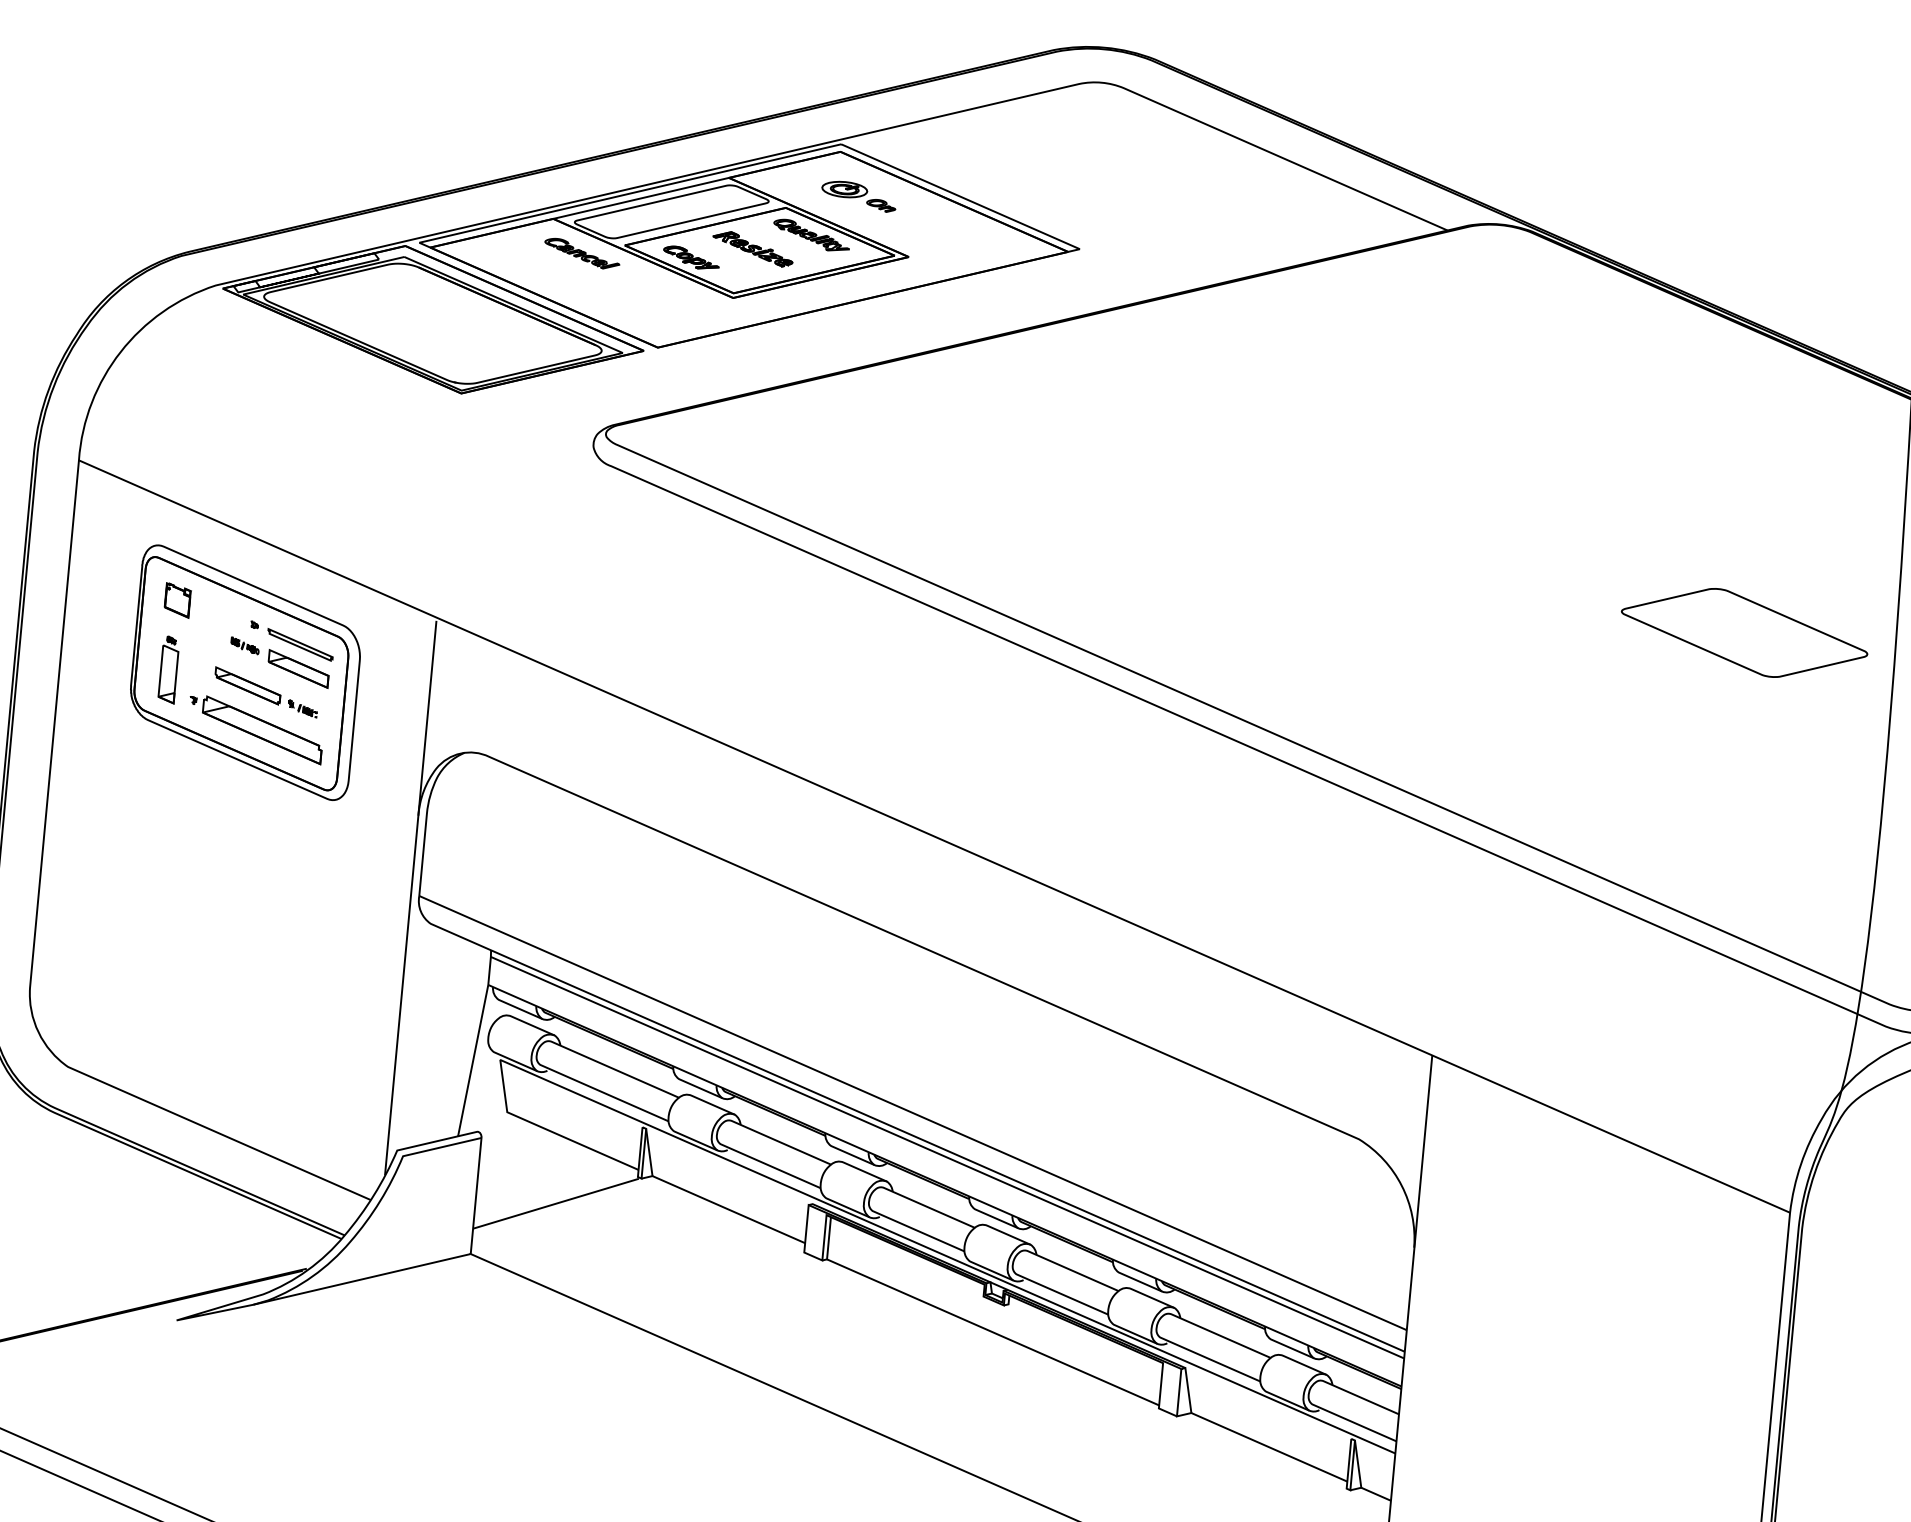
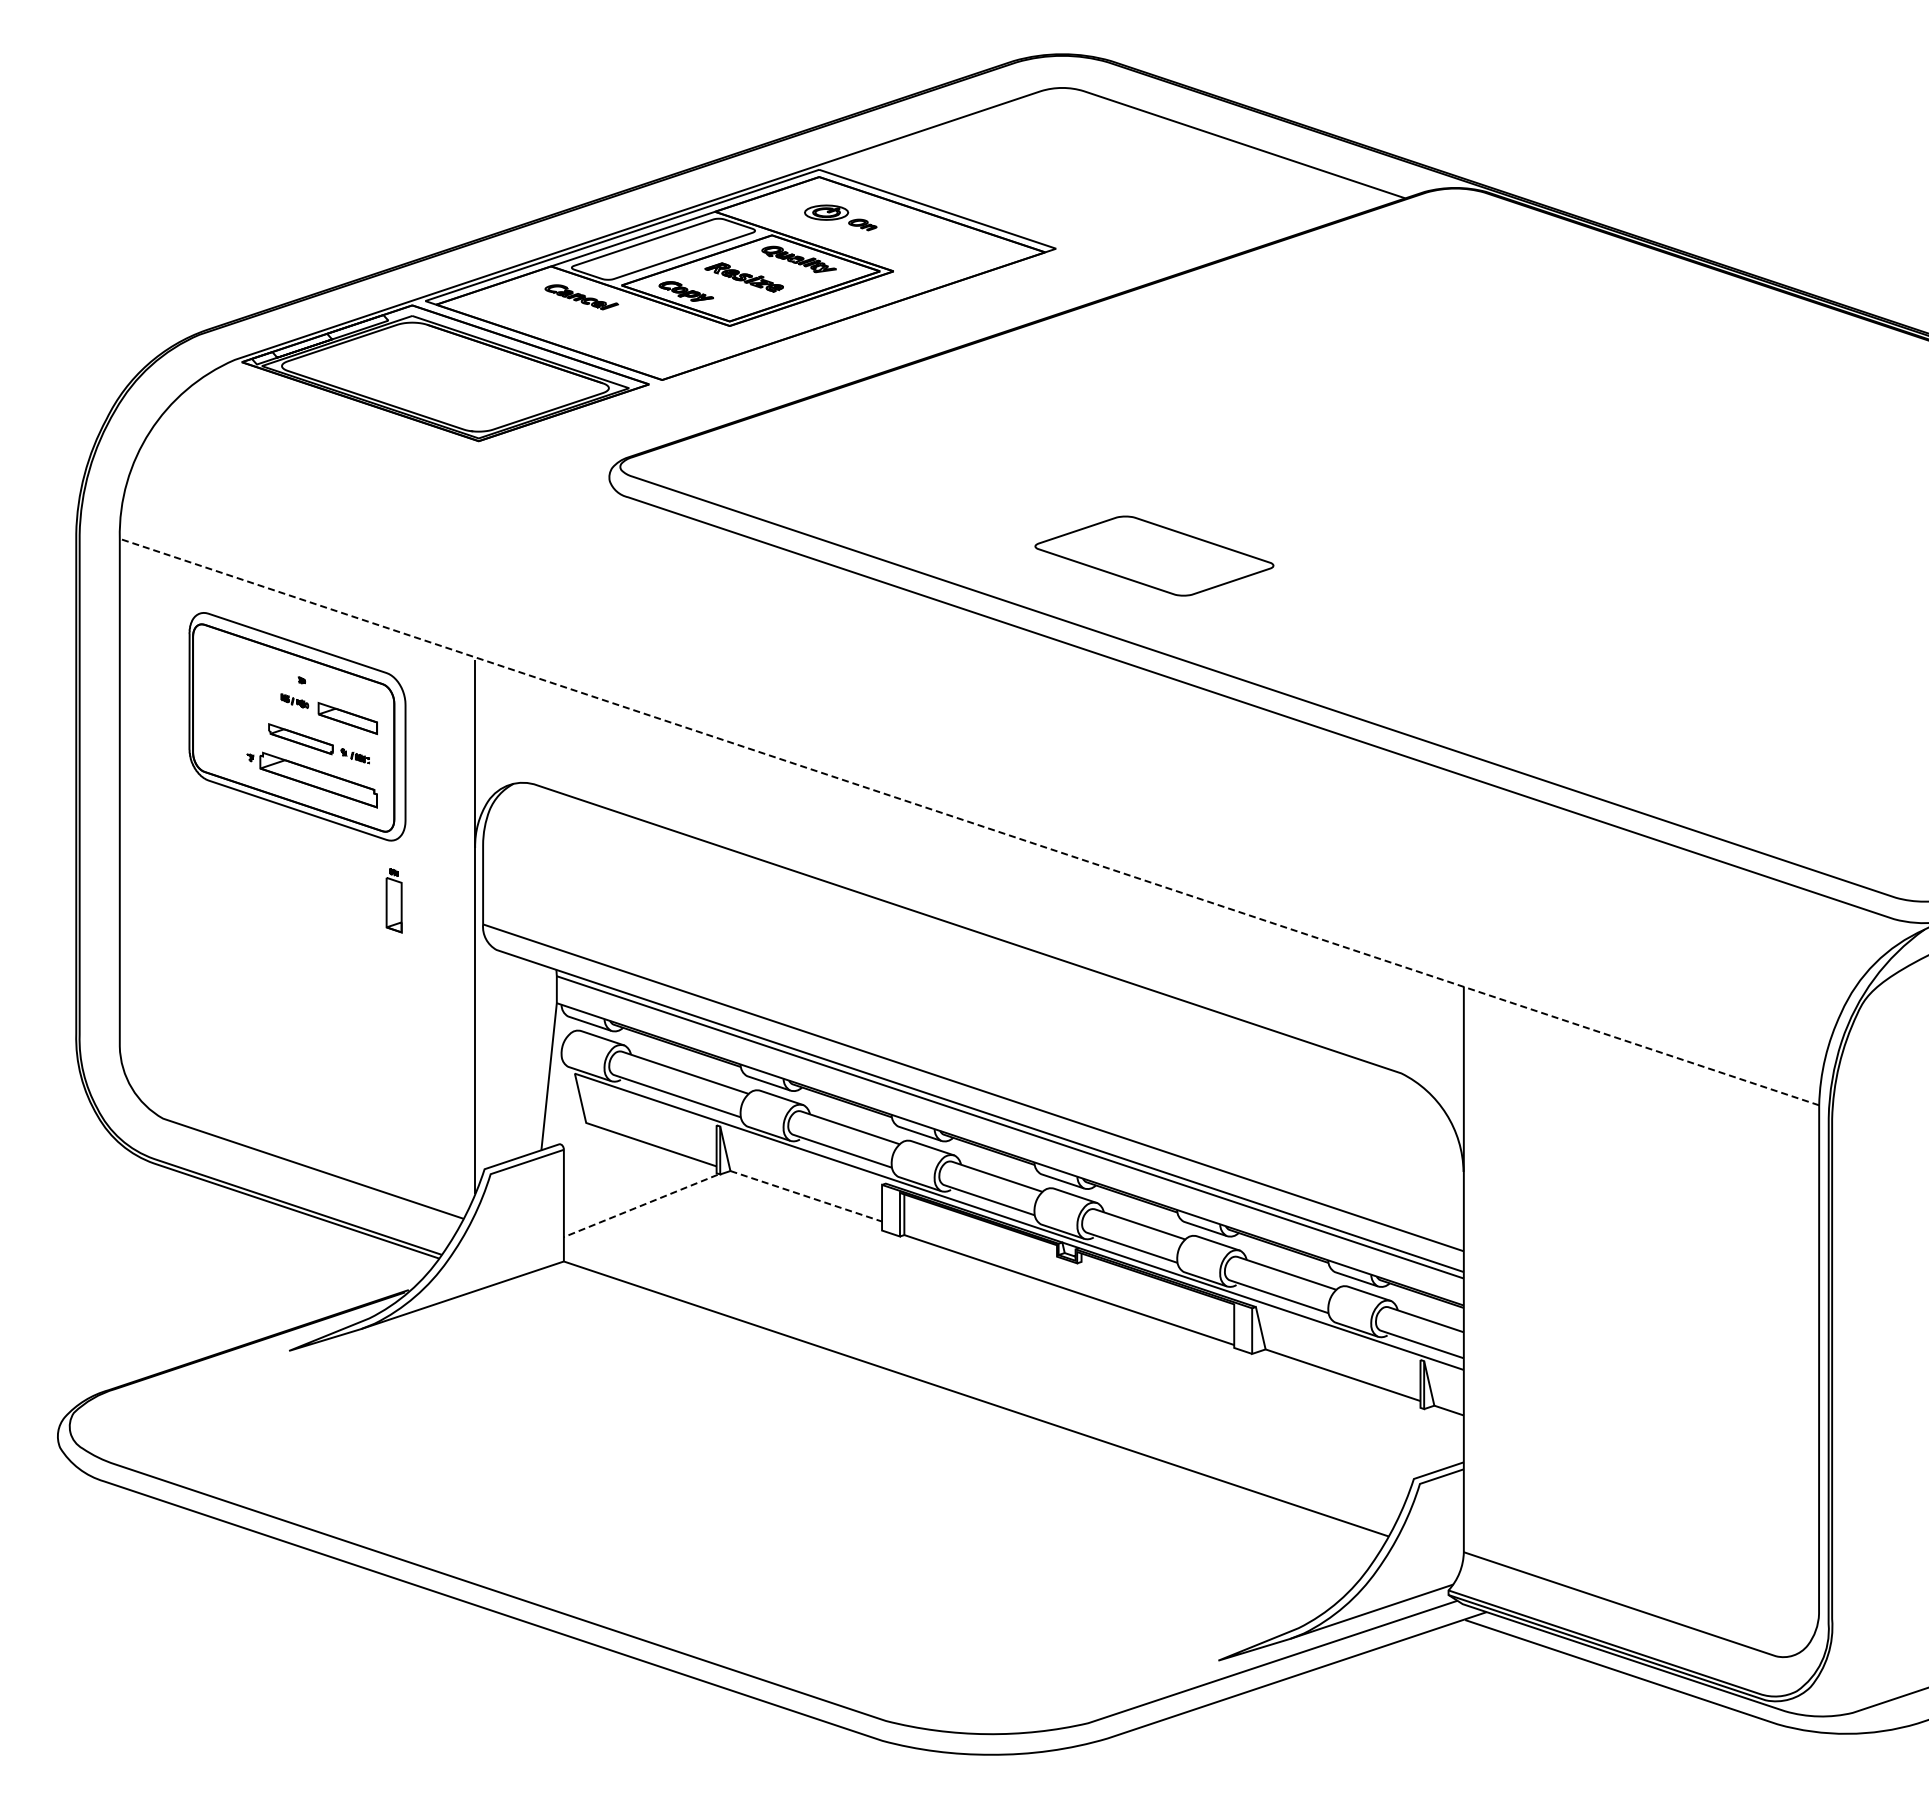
part: (177, 600) -> (226, 663), removed
part: (1744, 632) -> (1154, 555), moved
part: (300, 645) -> (347, 695), removed
part: (168, 669) -> (393, 900), moved
line: (934, 836) -> (969, 822), solid -> dashed
line: (555, 1203) -> (640, 1205), solid -> dashed
line: (729, 1209) -> (806, 1196), solid -> dashed

